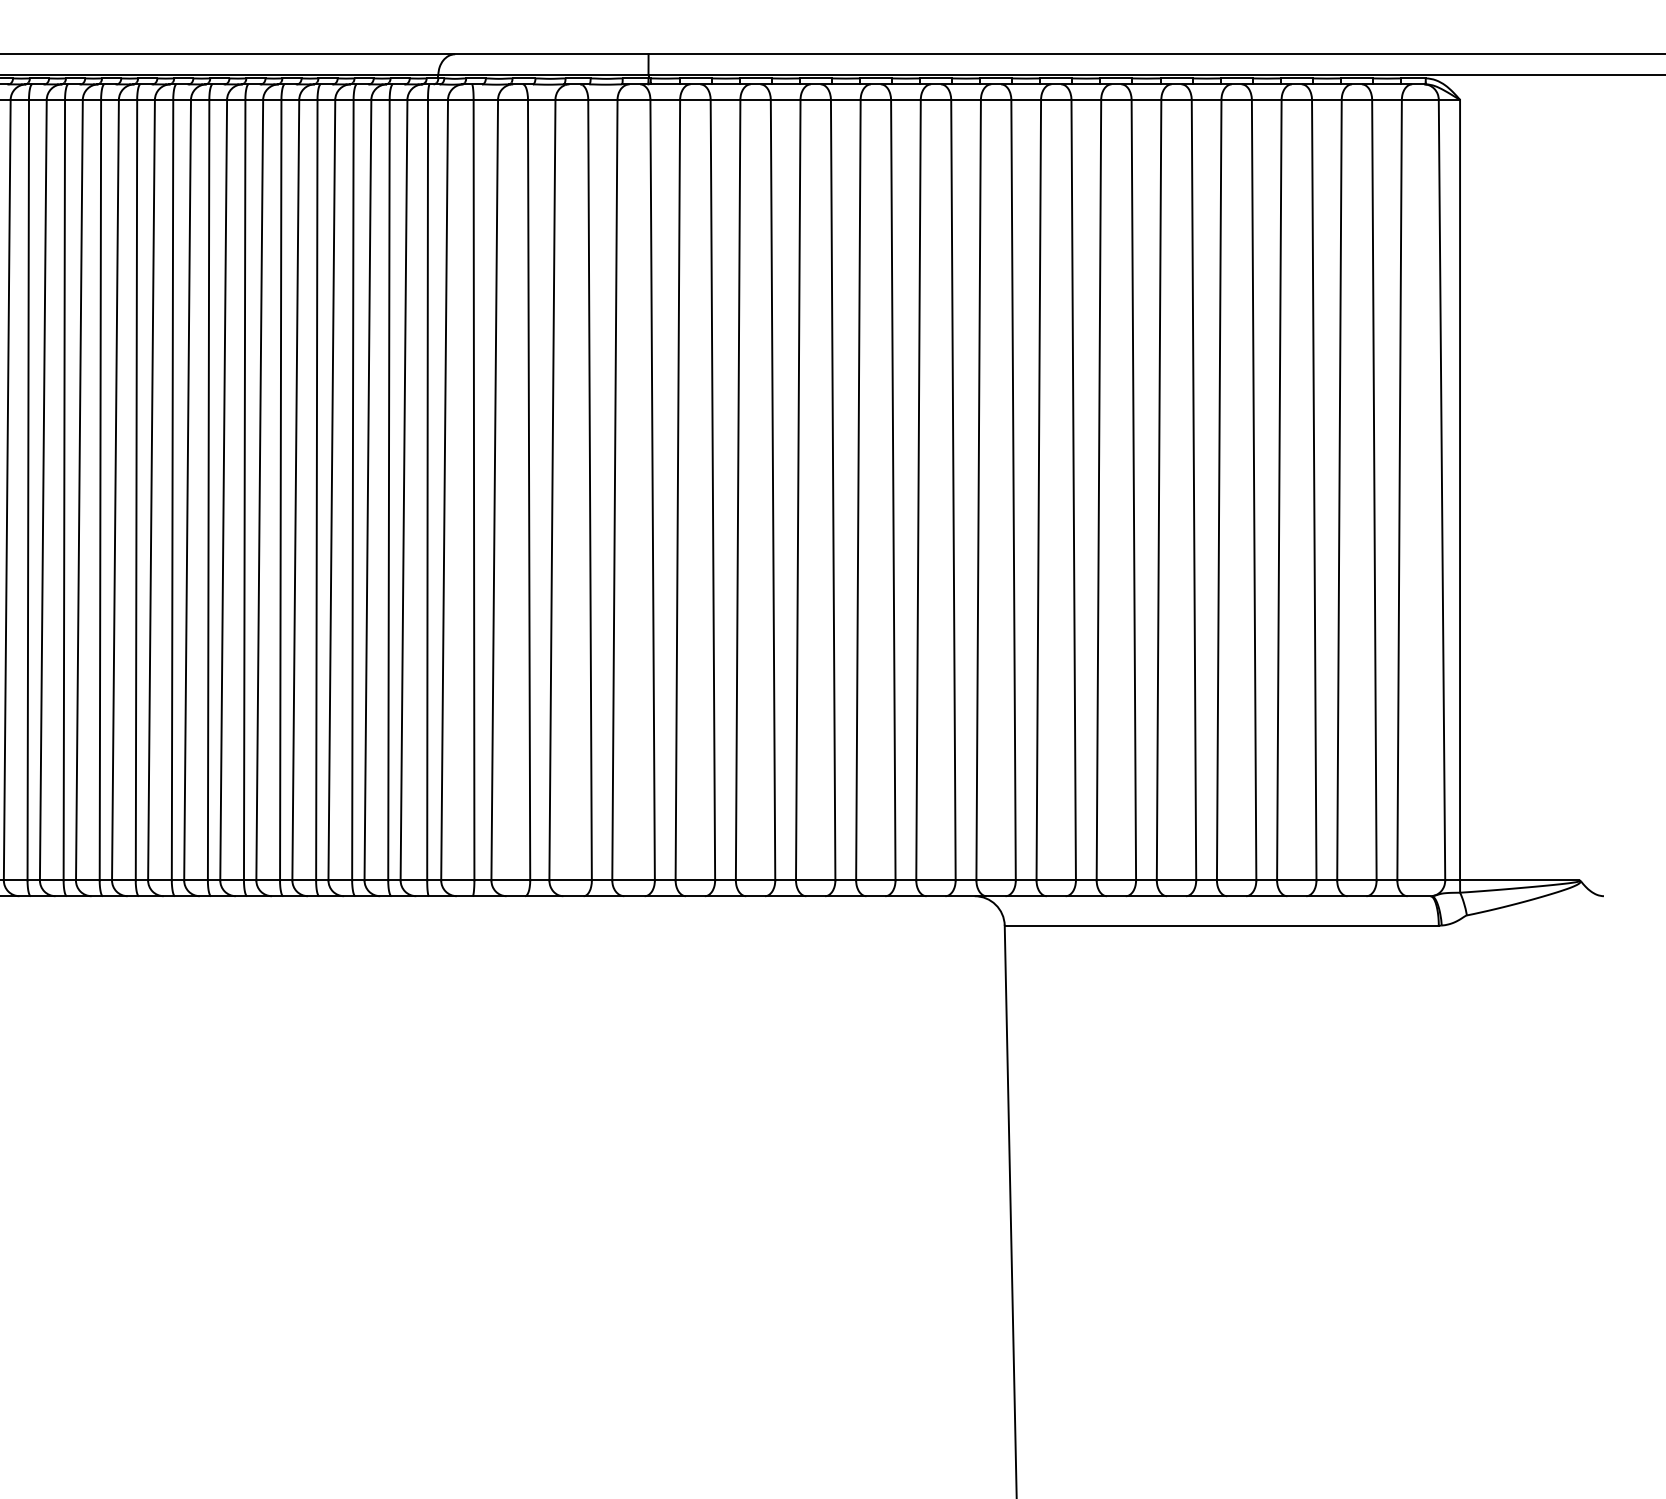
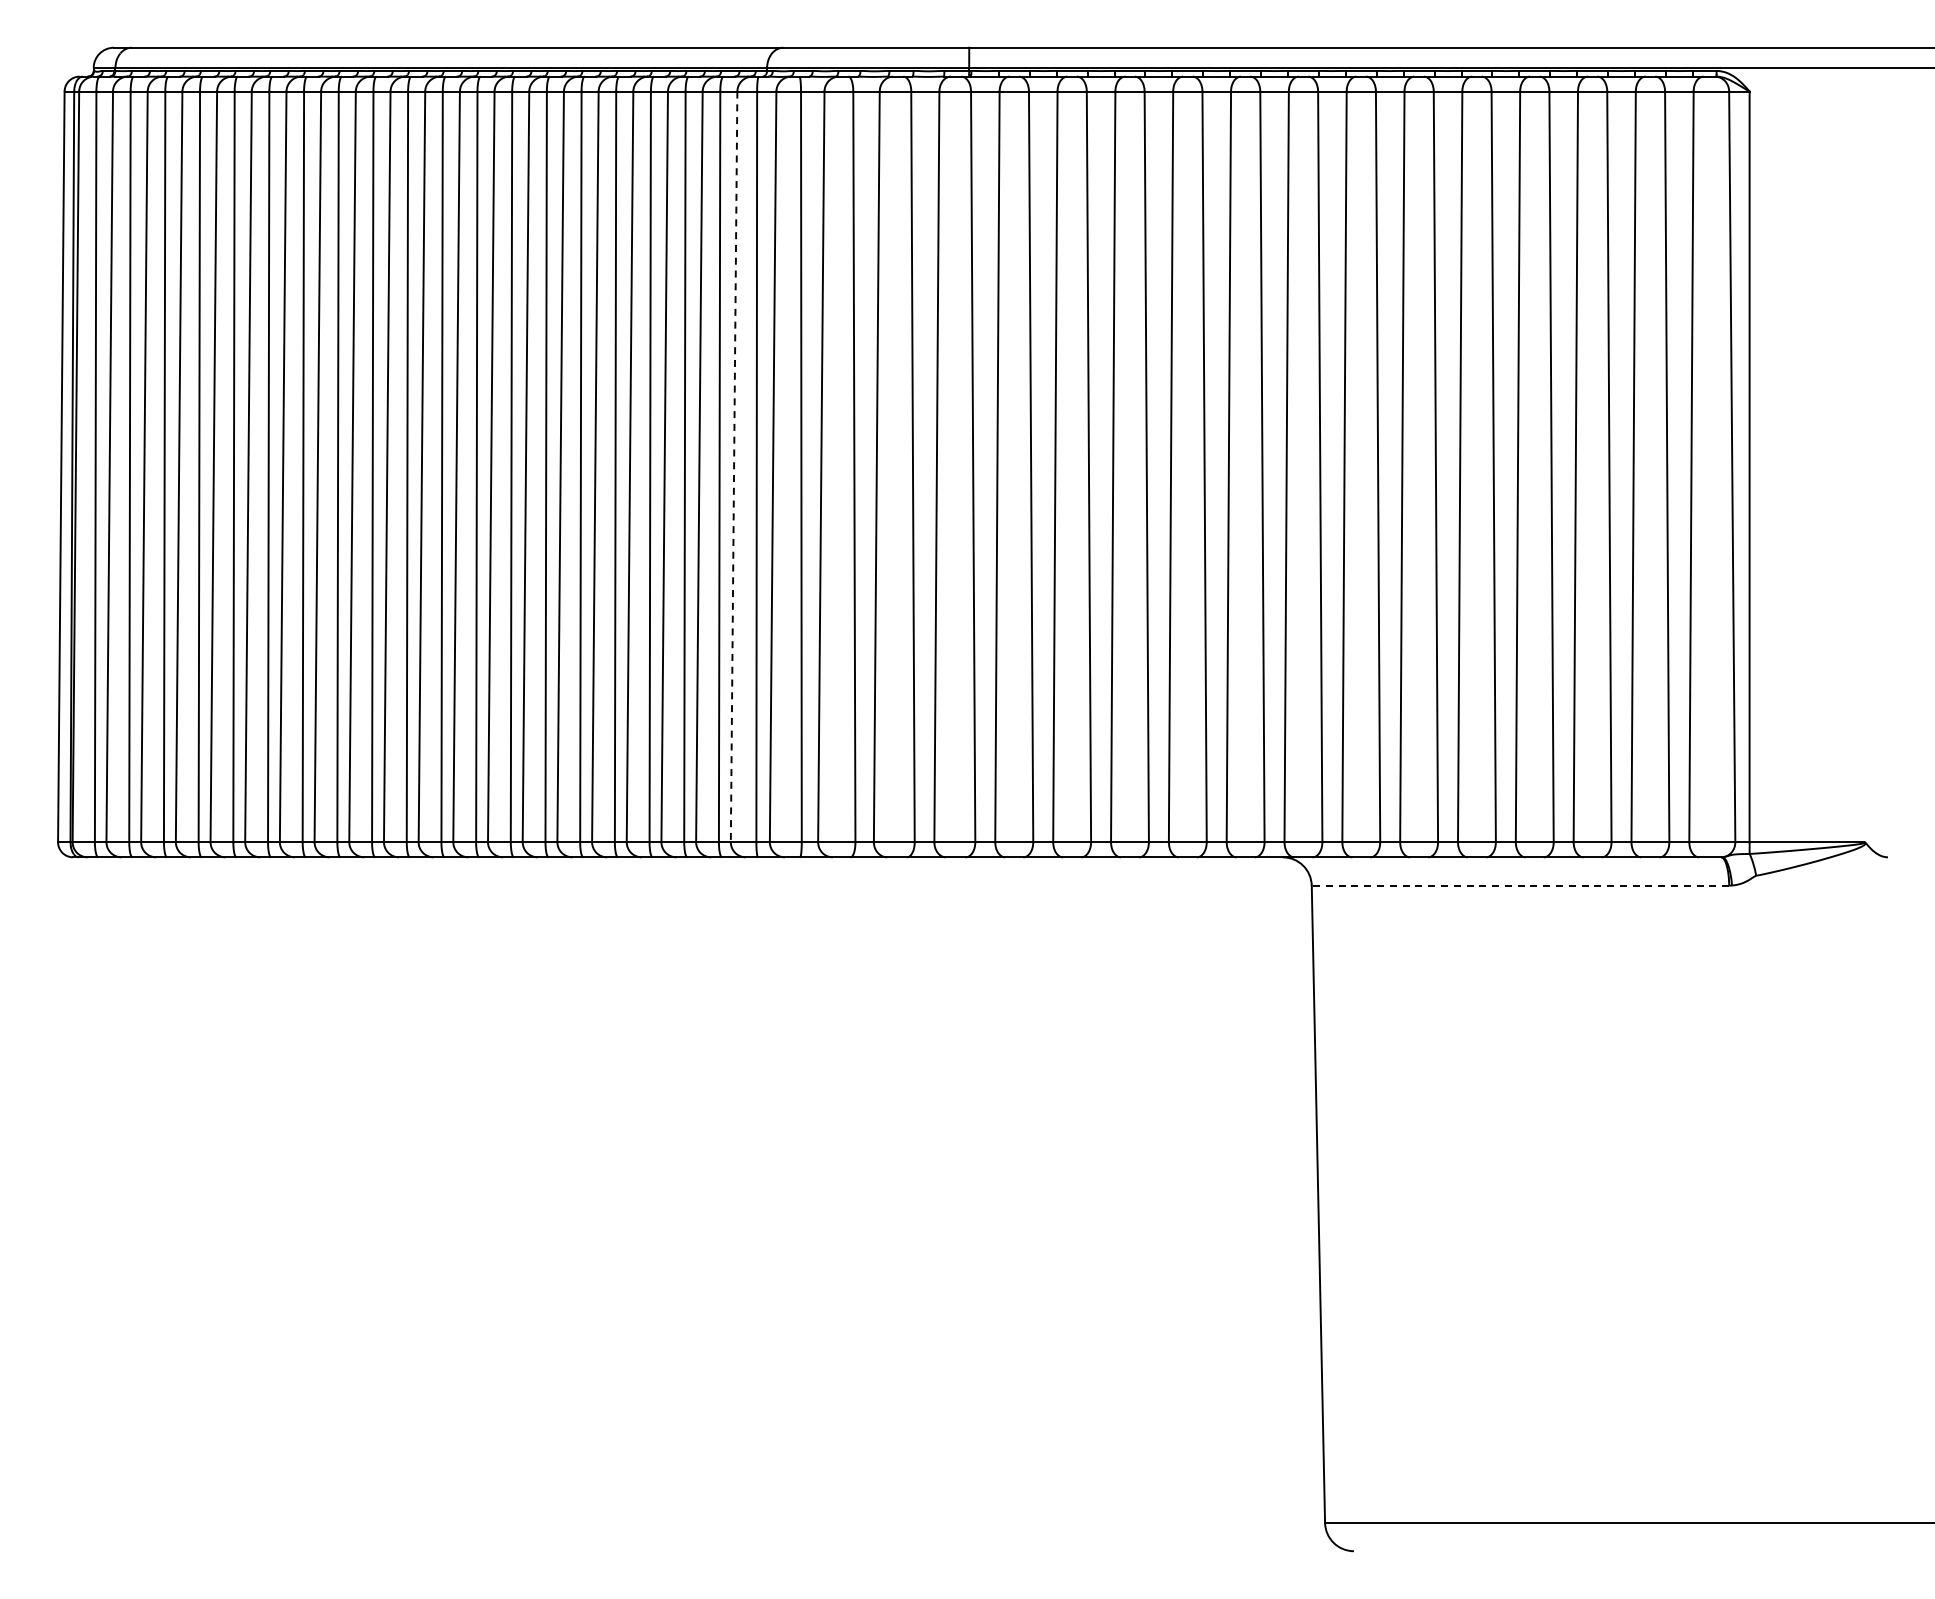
line: (404, 490) -> (734, 467), solid -> dashed
line: (1221, 925) -> (1520, 885), solid -> dashed

